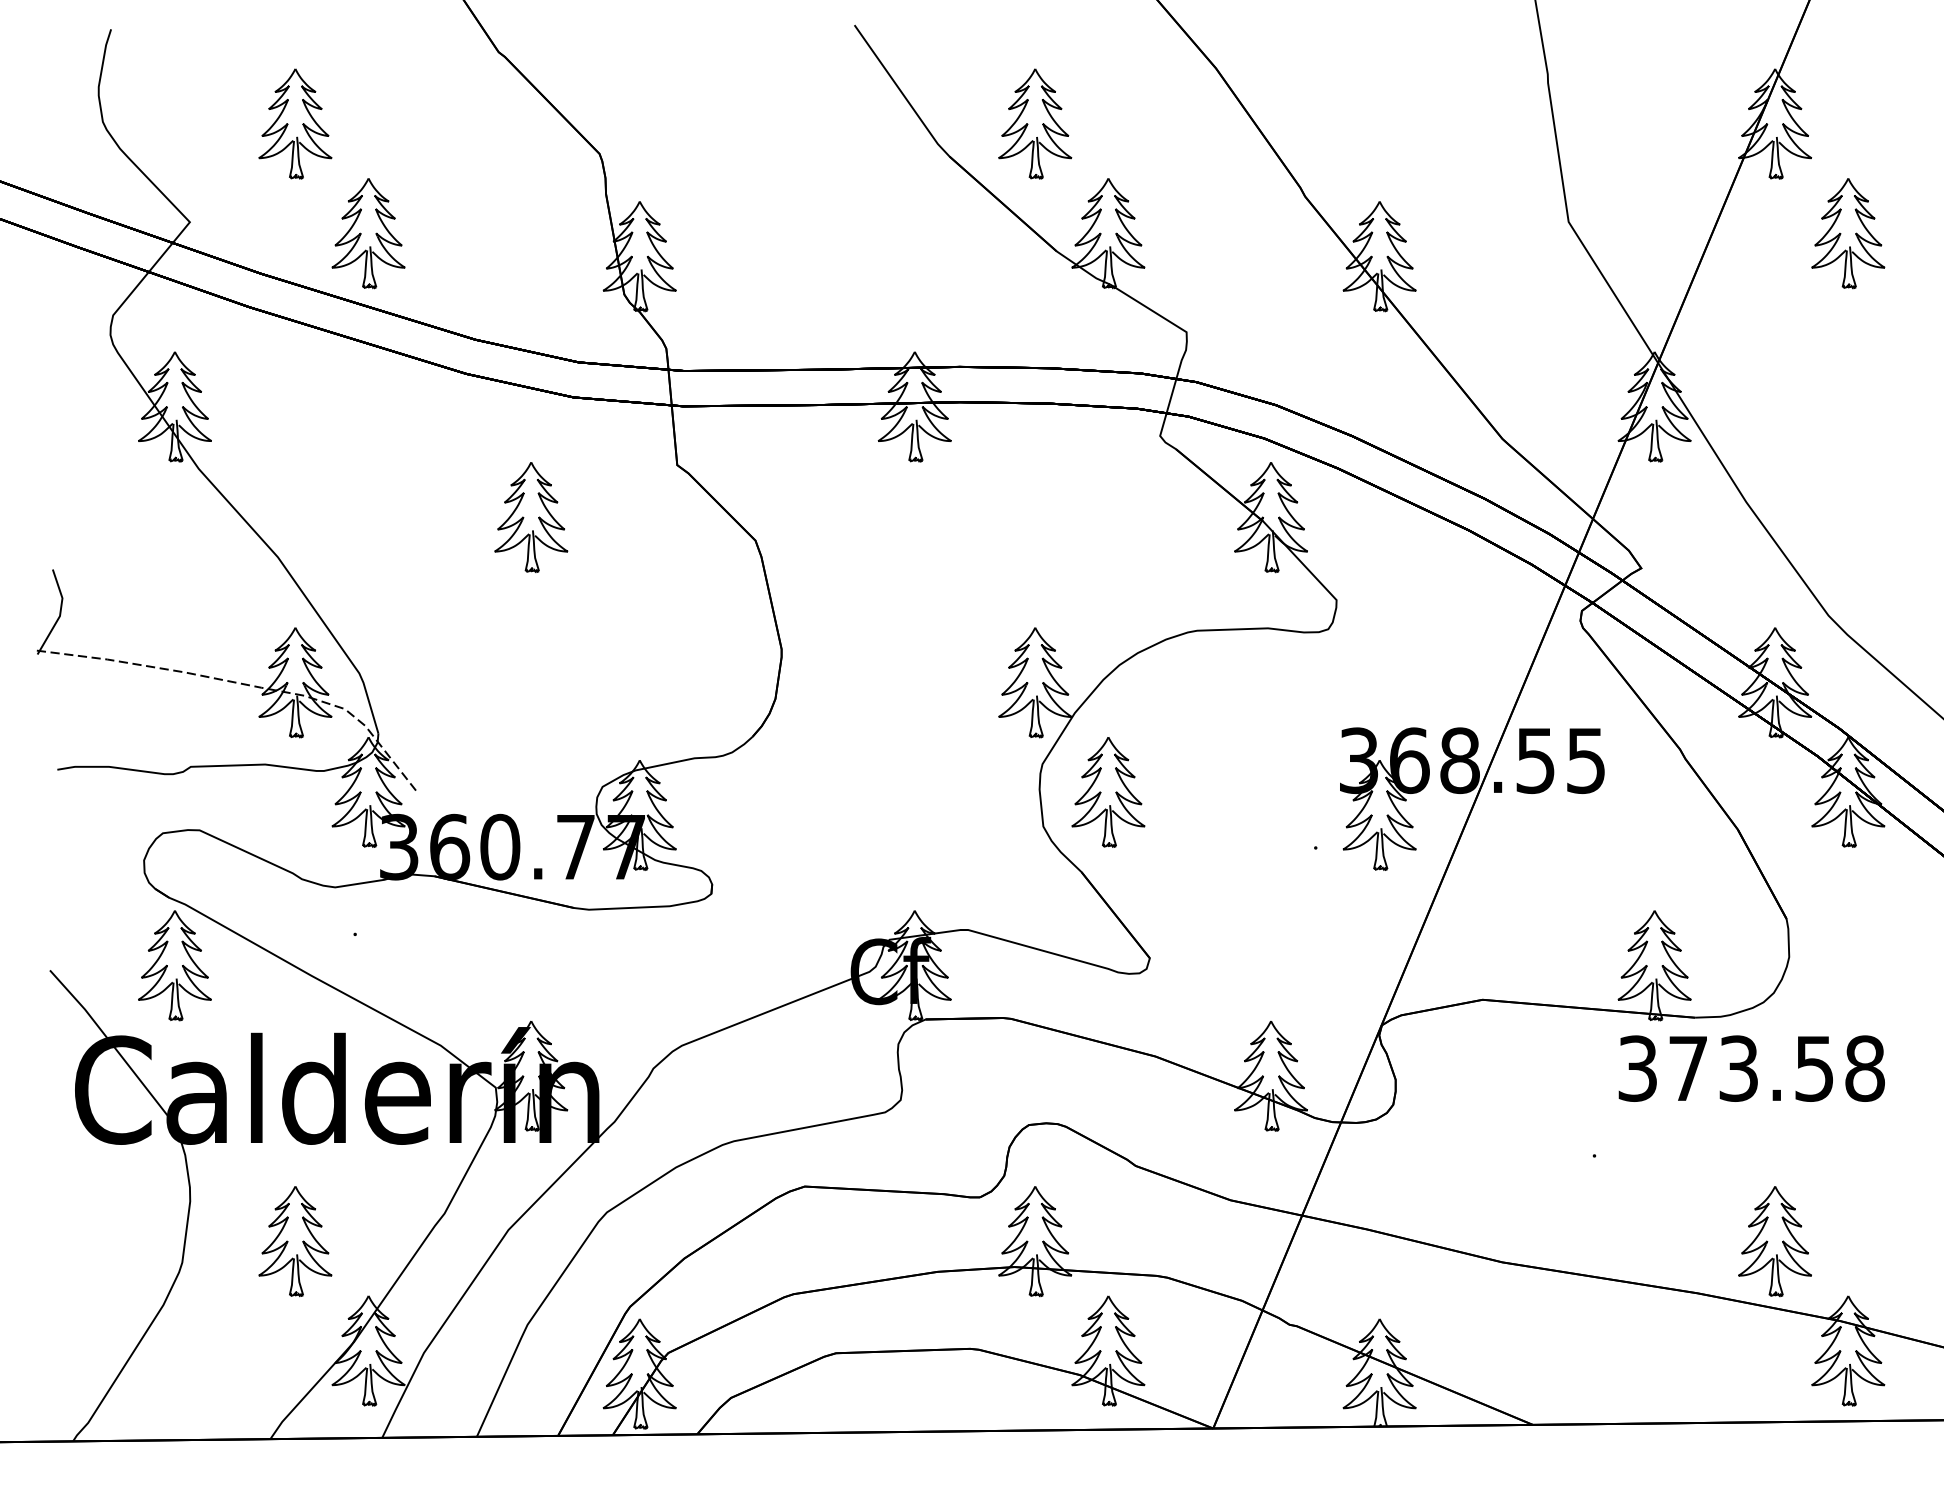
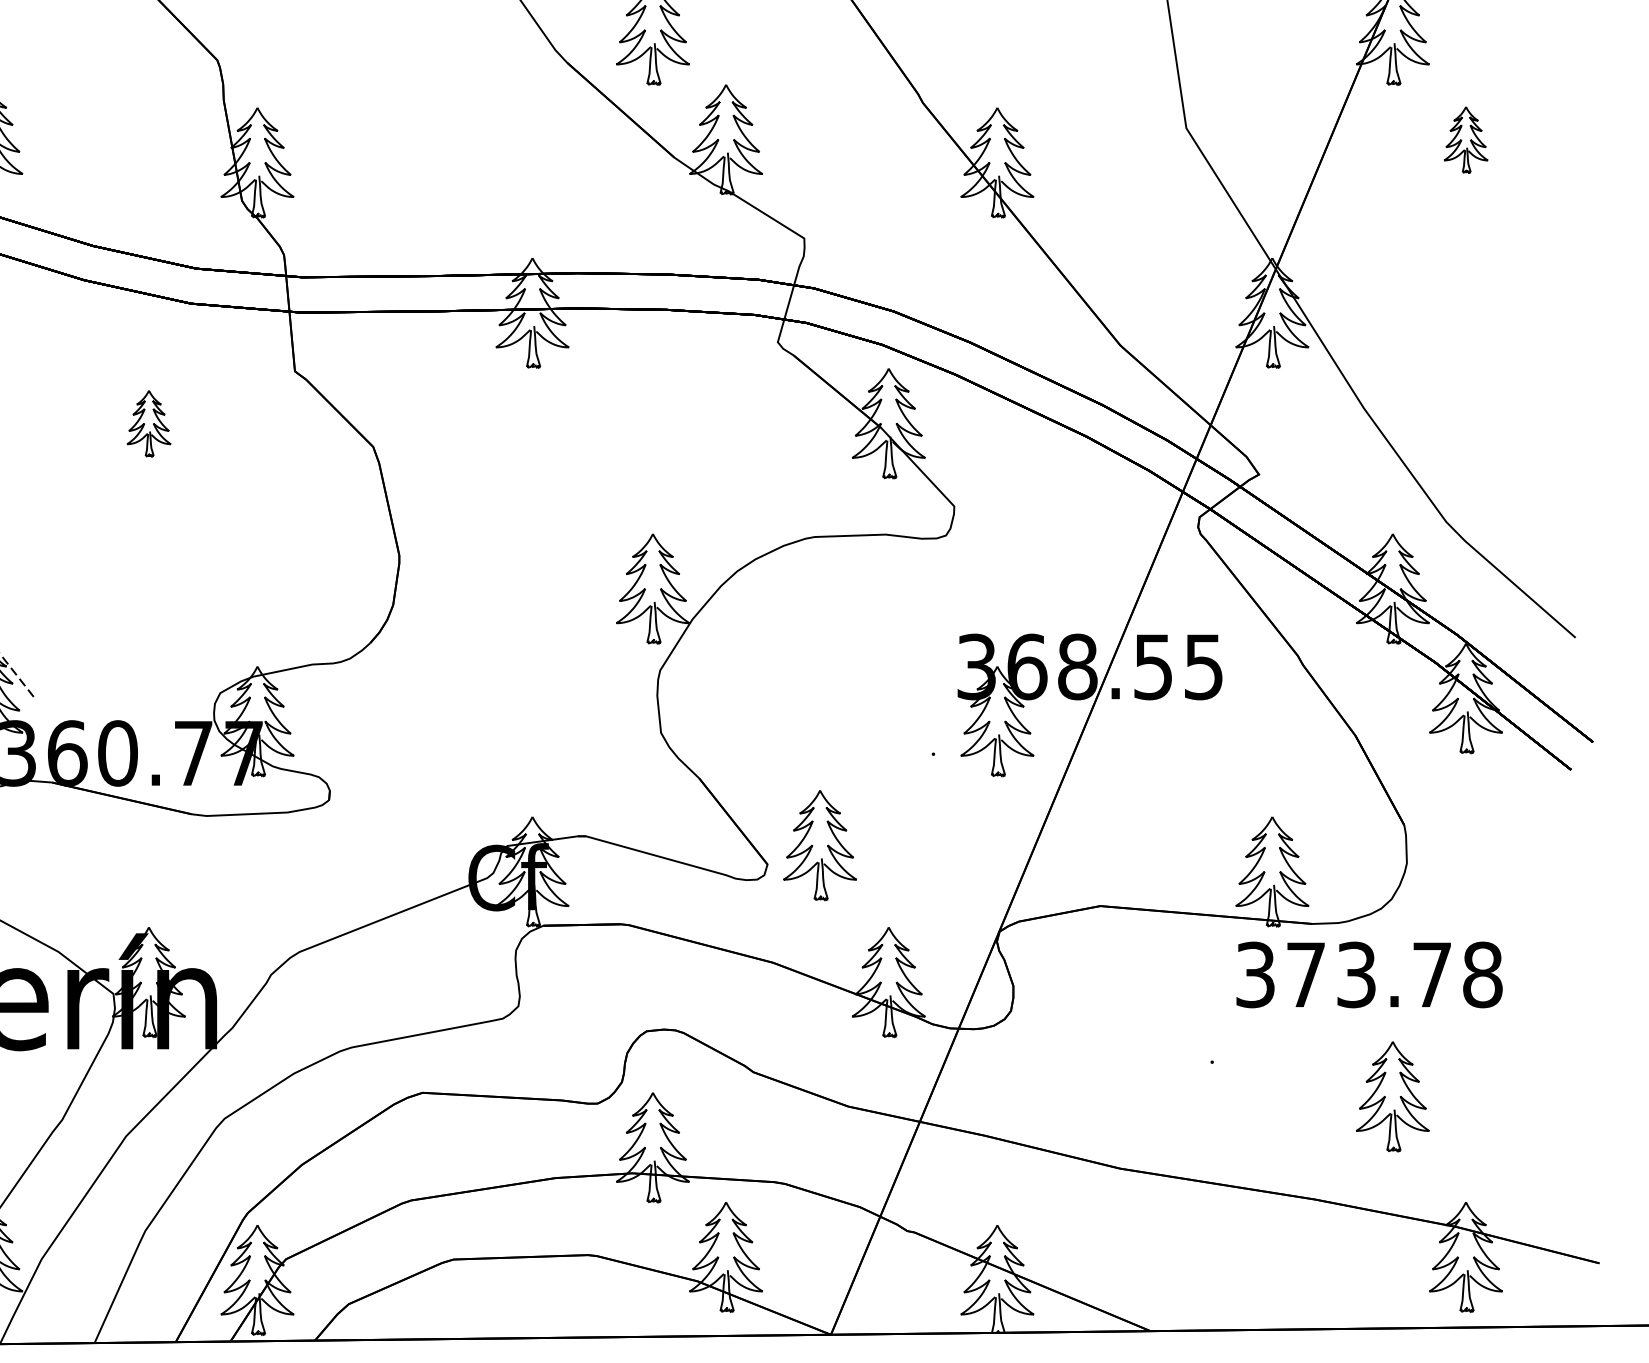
part: (1848, 233) -> (1466, 139), size x0.6
part: (531, 517) -> (149, 423), size x0.6
part: (1108, 792) -> (820, 845), moved
text: (1814, 1068) -> (1432, 974), 373.58 -> 373.78
part: (1774, 1241) -> (1392, 1096), moved

